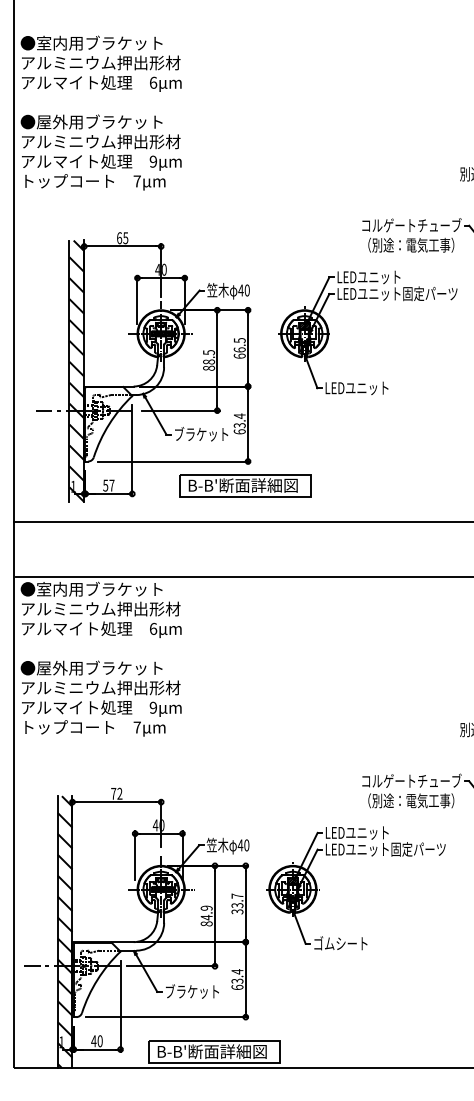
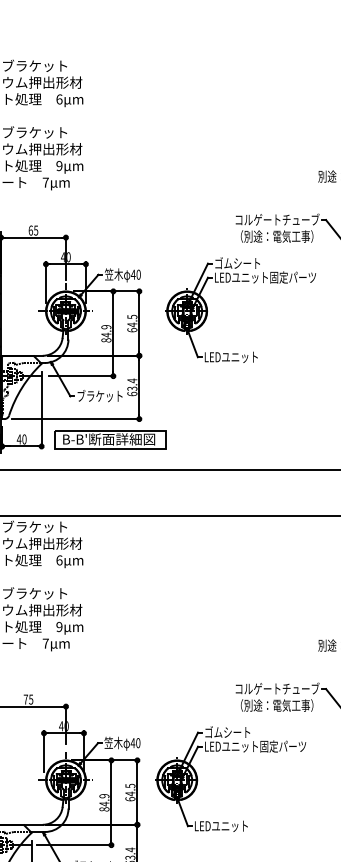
text: (368, 276) -> (240, 262), LEDユニット -> ゴムシート
text: (239, 349) -> (132, 324), 66.5 -> 64.5
text: (209, 357) -> (106, 331), 88.5 -> 84.9
text: (108, 485) -> (21, 439), 57 -> 40
part: (245, 485) -> (111, 439), moved
text: (119, 793) -> (30, 699), 72 -> 75
text: (356, 832) -> (230, 732), LEDユニット -> ゴムシート
text: (237, 903) -> (130, 792), 33.7 -> 64.5
text: (344, 943) -> (220, 825), ゴムシート -> LEDユニット

